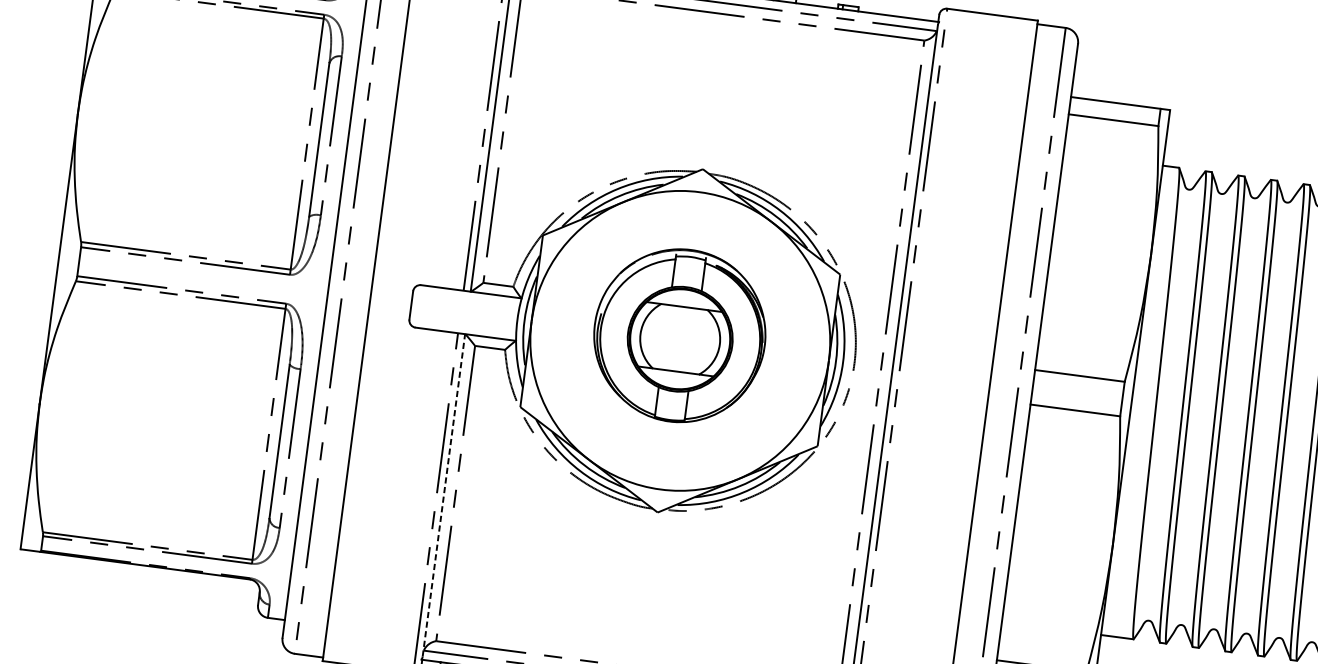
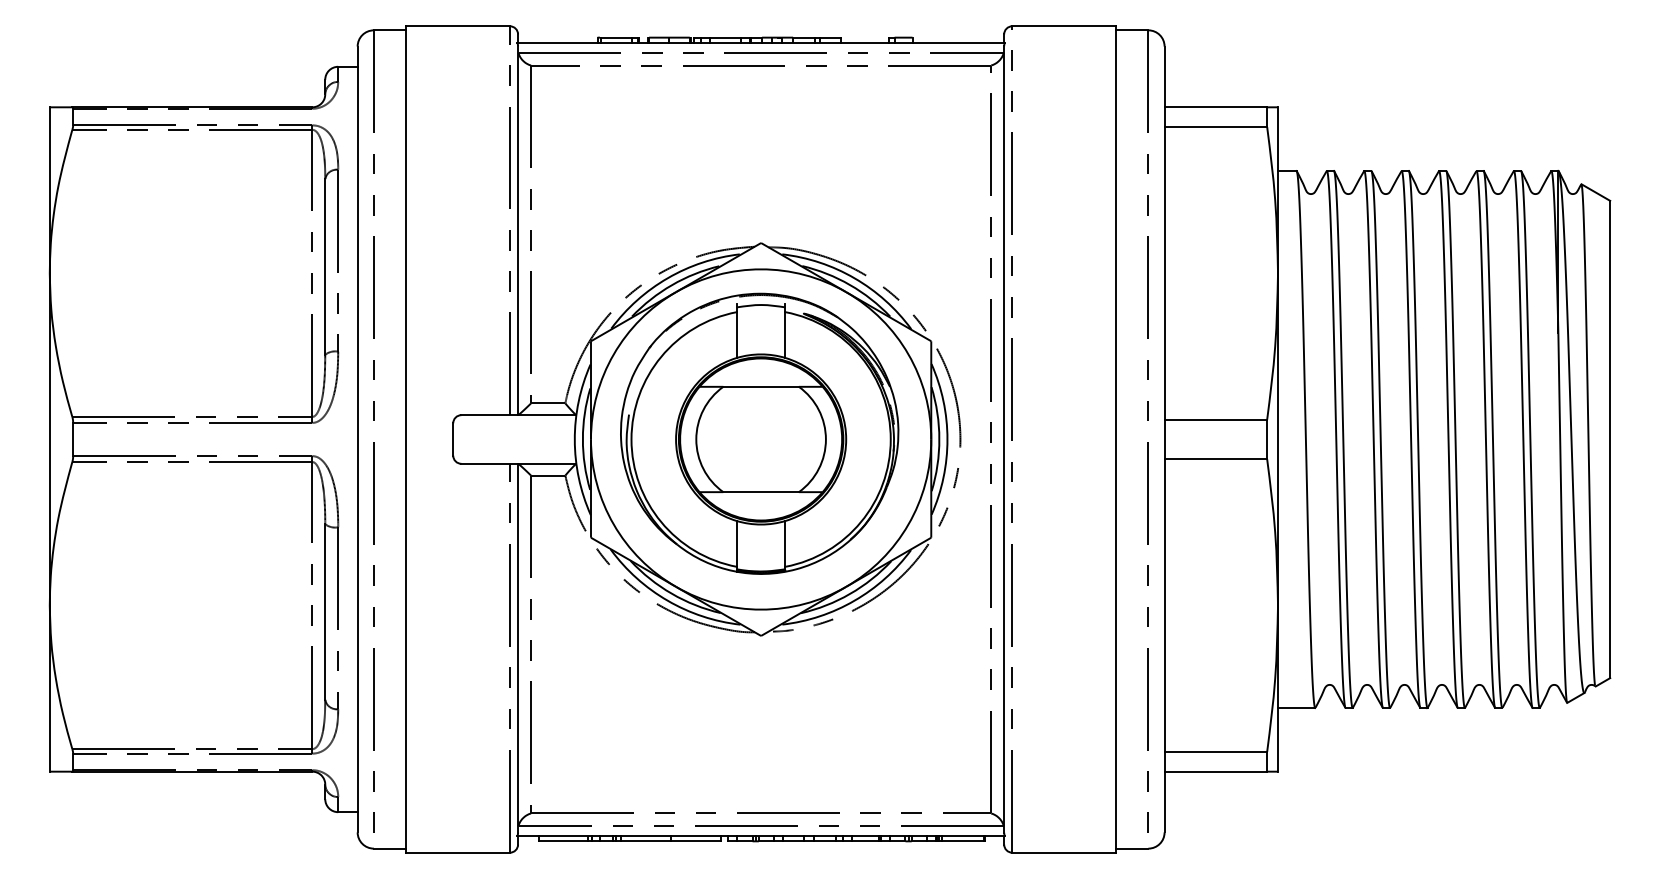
part: (679, 335) -> (759, 433), size x1.43
line: (444, 494) -> (518, 647), dashed -> solid

